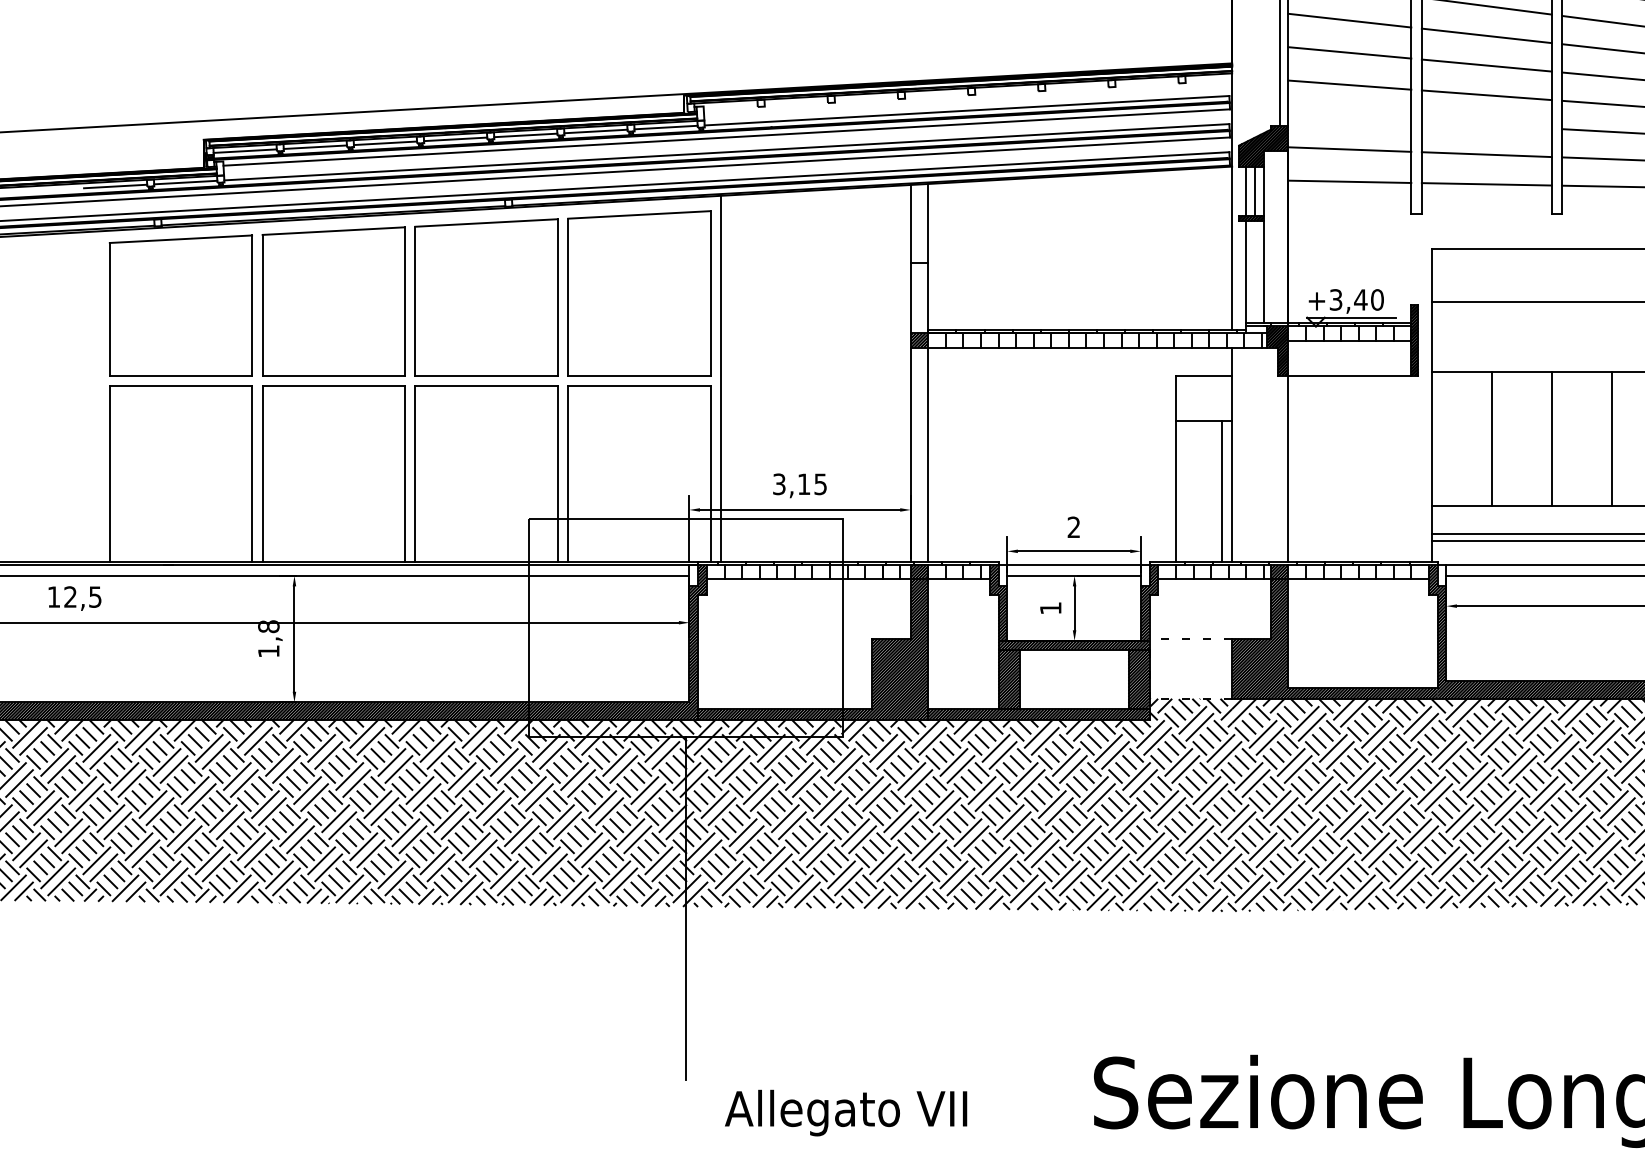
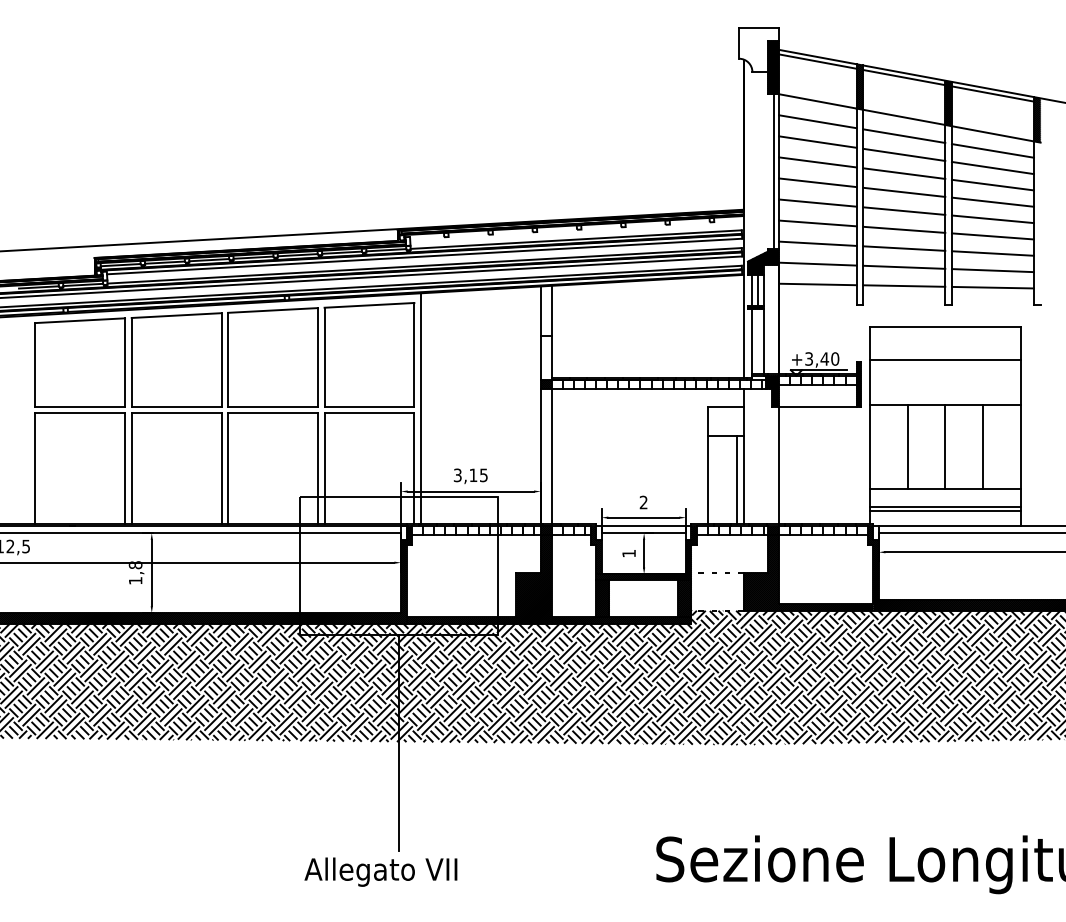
line: (1349, 116) -> (817, 243), added
line: (1487, 124) -> (904, 248), added
text: (845, 1112) -> (380, 871), moved

